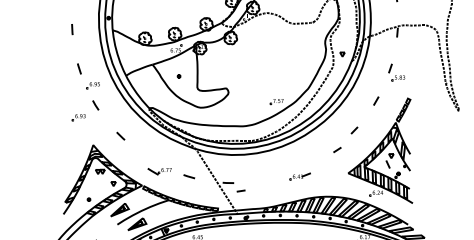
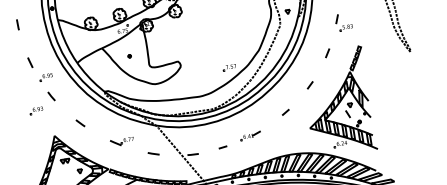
line: (337, 150) -> (285, 112), moved
part: (159, 171) -> (122, 141), moved
part: (299, 176) -> (249, 136), moved
line: (240, 190) -> (222, 146), moved

